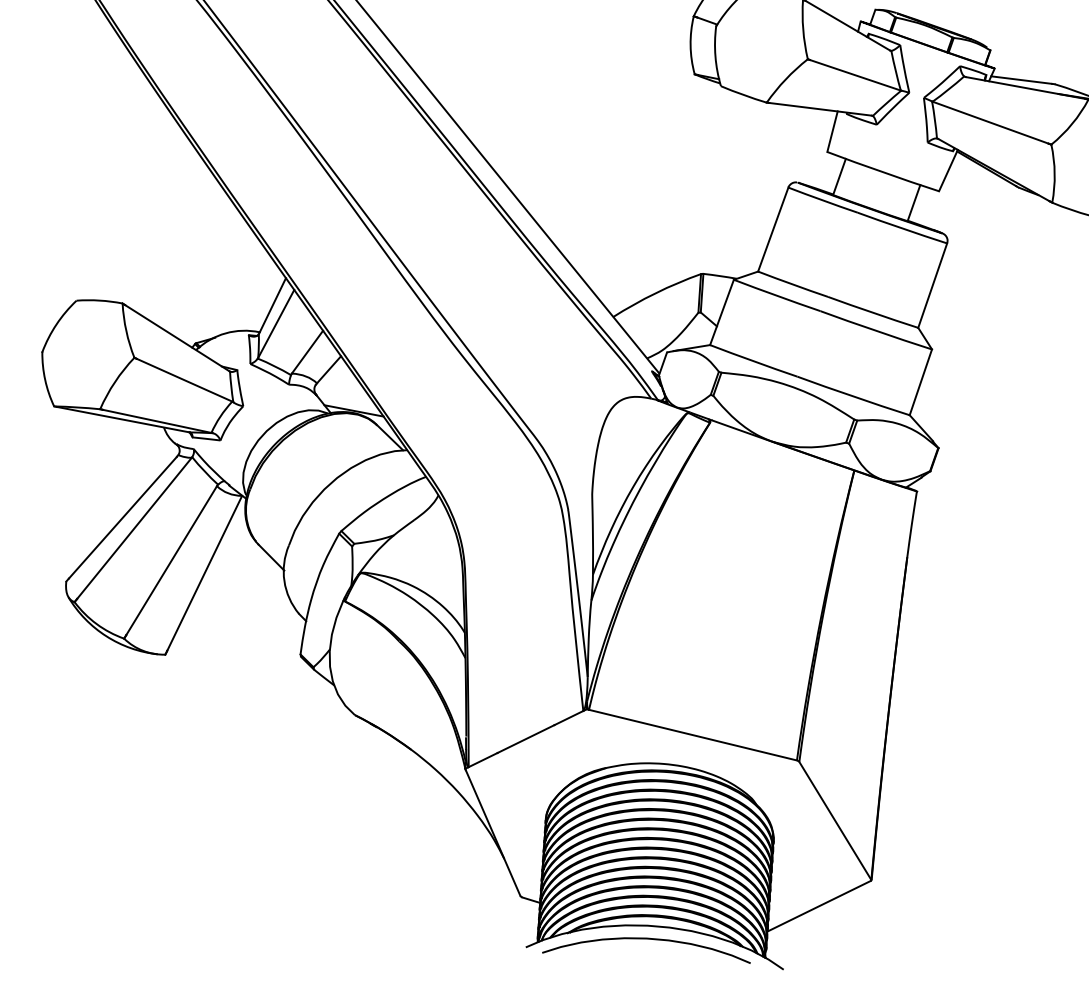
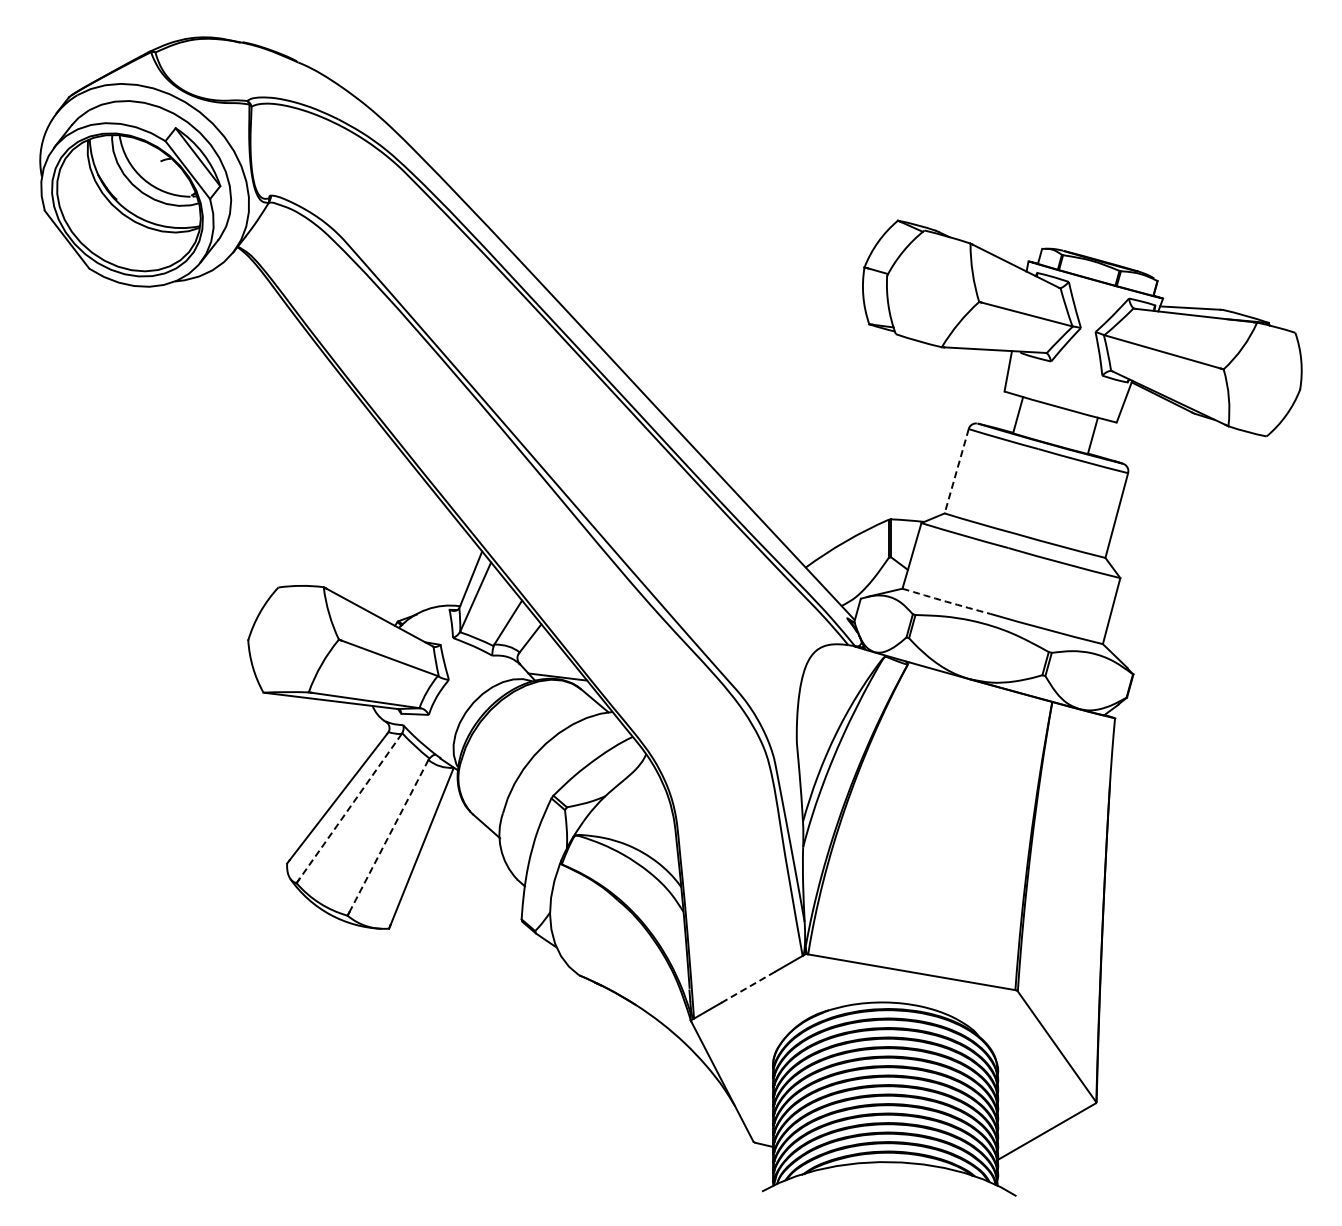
line: (773, 229) -> (956, 471), solid -> dashed
arc: (753, 361) -> (946, 601), solid -> dashed
line: (134, 529) -> (350, 807), solid -> dashed
line: (171, 561) -> (388, 836), solid -> dashed
line: (526, 739) -> (748, 987), solid -> dashed
curve: (647, 939) -> (880, 1175), removed

